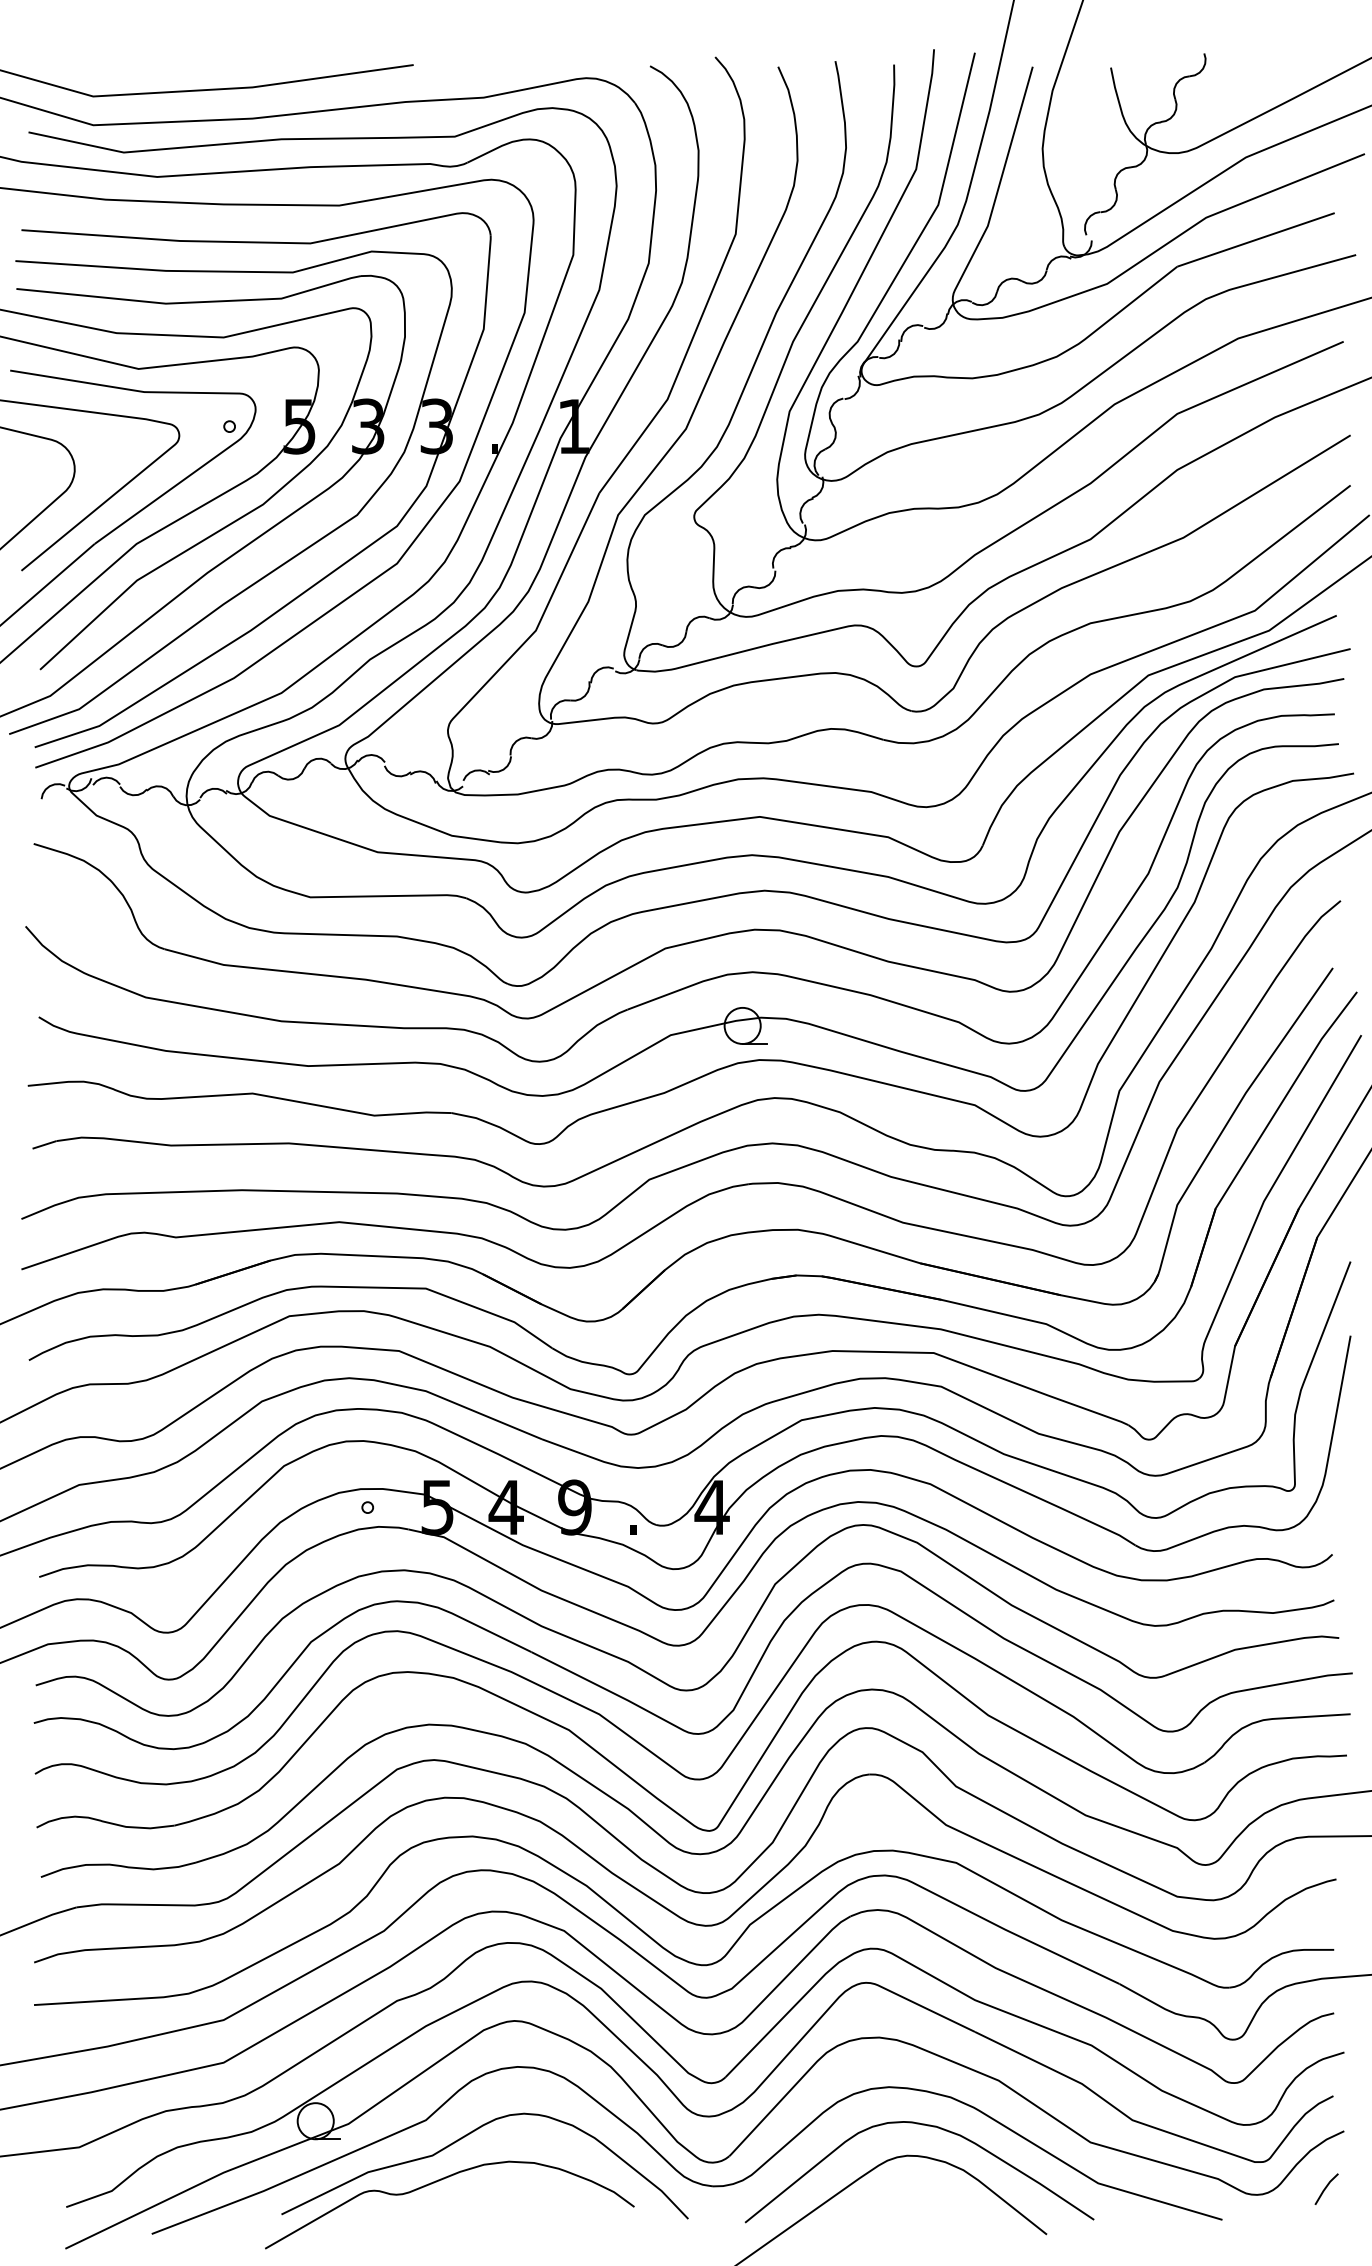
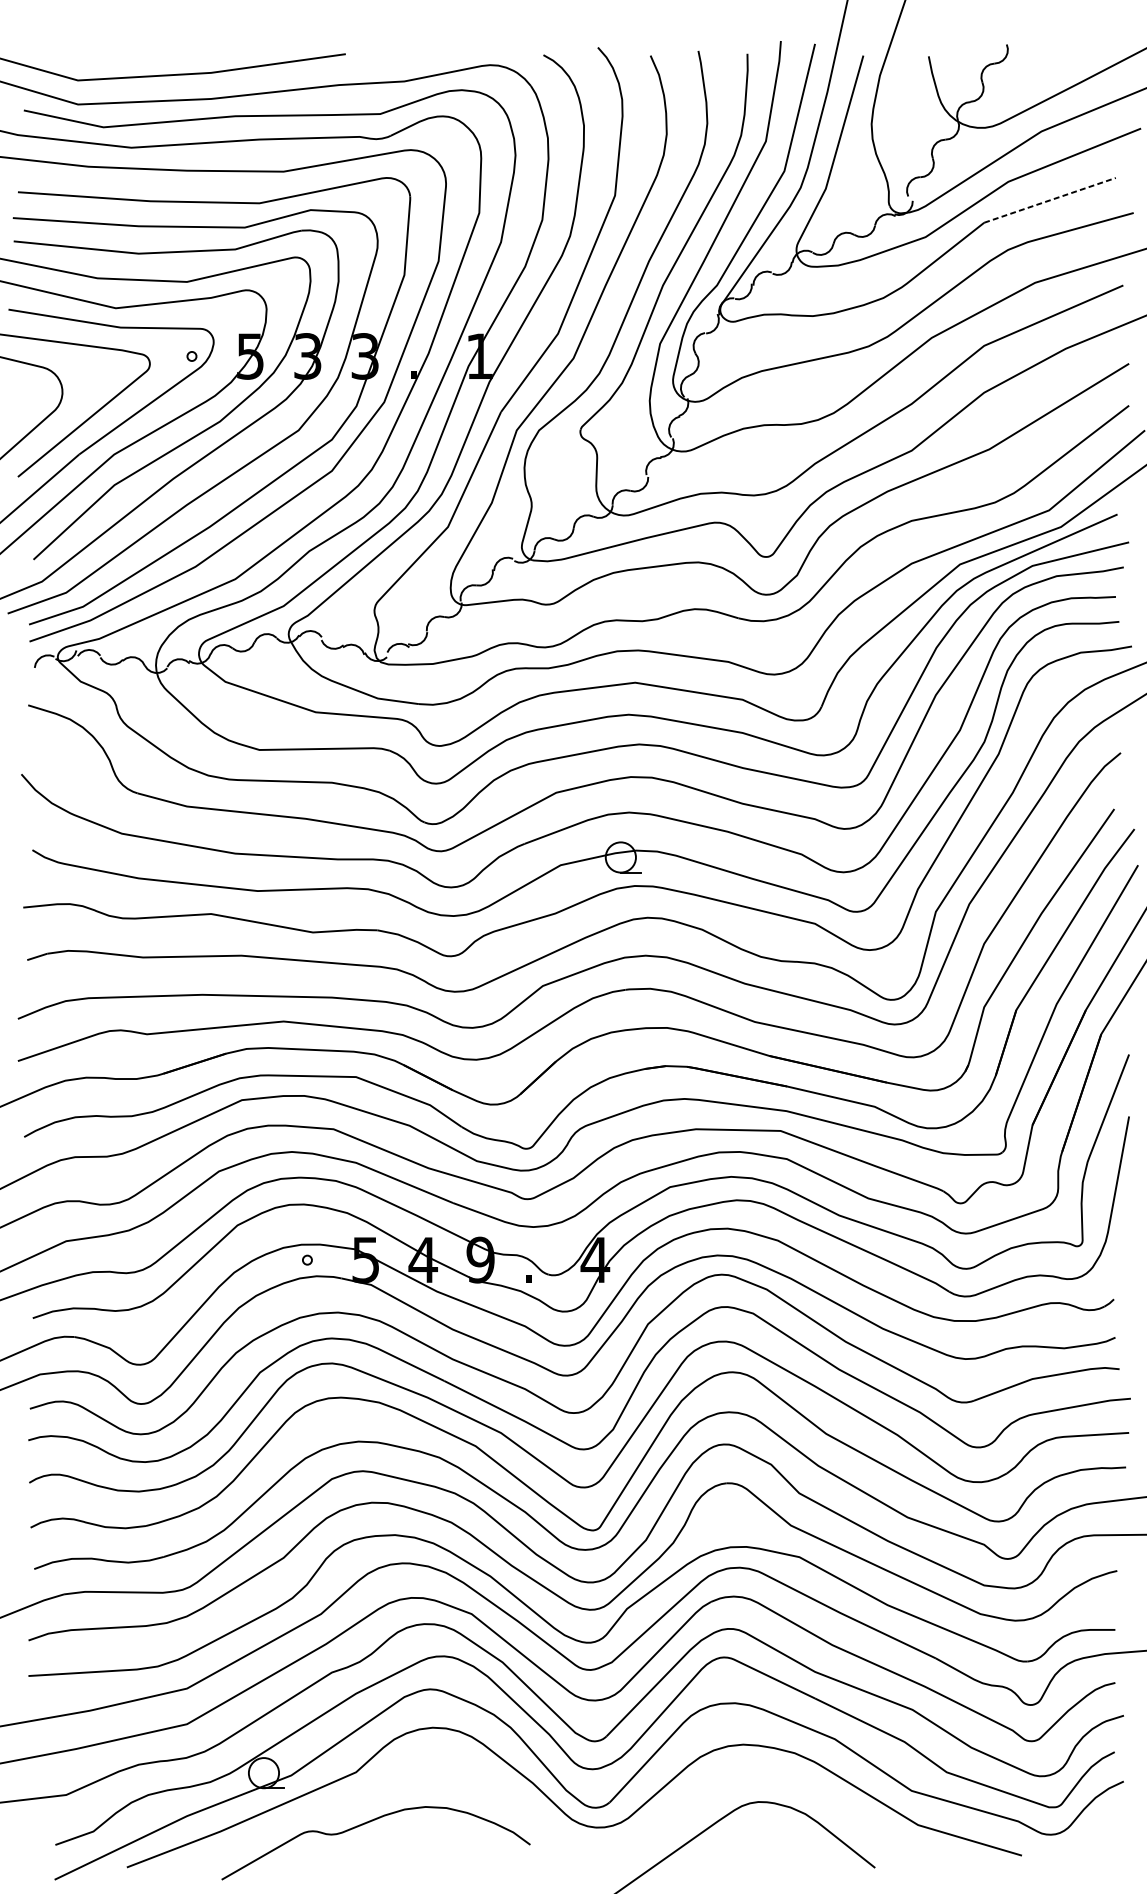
line: (1256, 239) -> (1050, 200), solid -> dashed
curve: (927, 2126) -> (775, 1777), removed
curve: (468, 2135) -> (391, 1785), removed
line: (1326, 2188) -> (1108, 1829), removed

